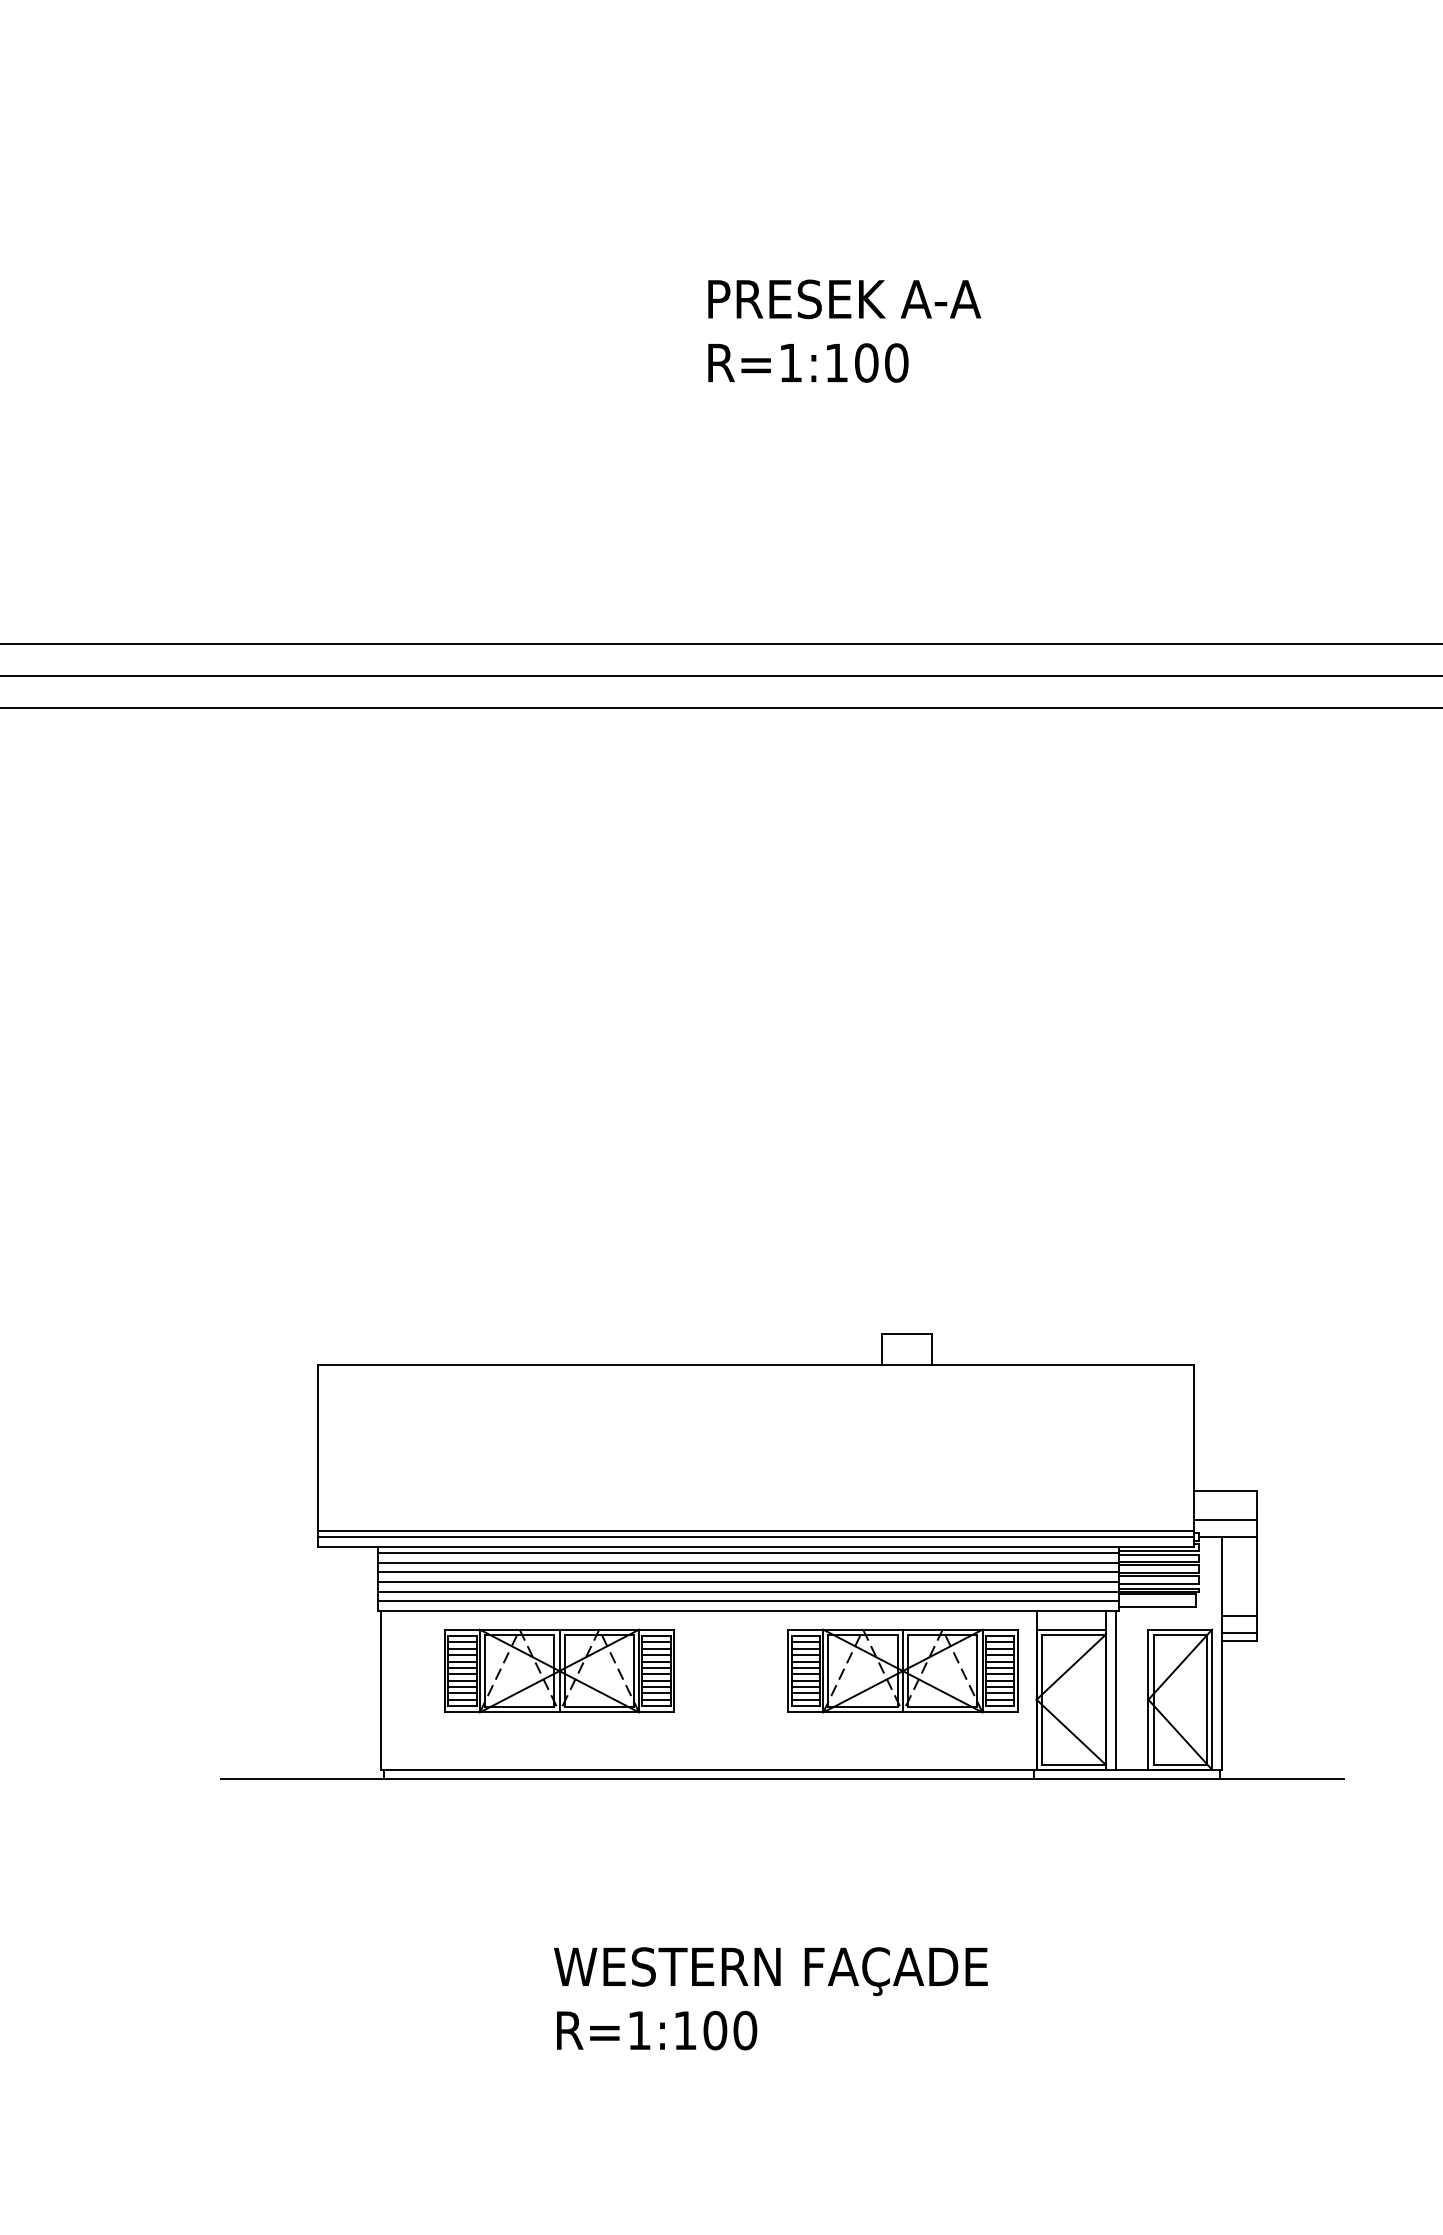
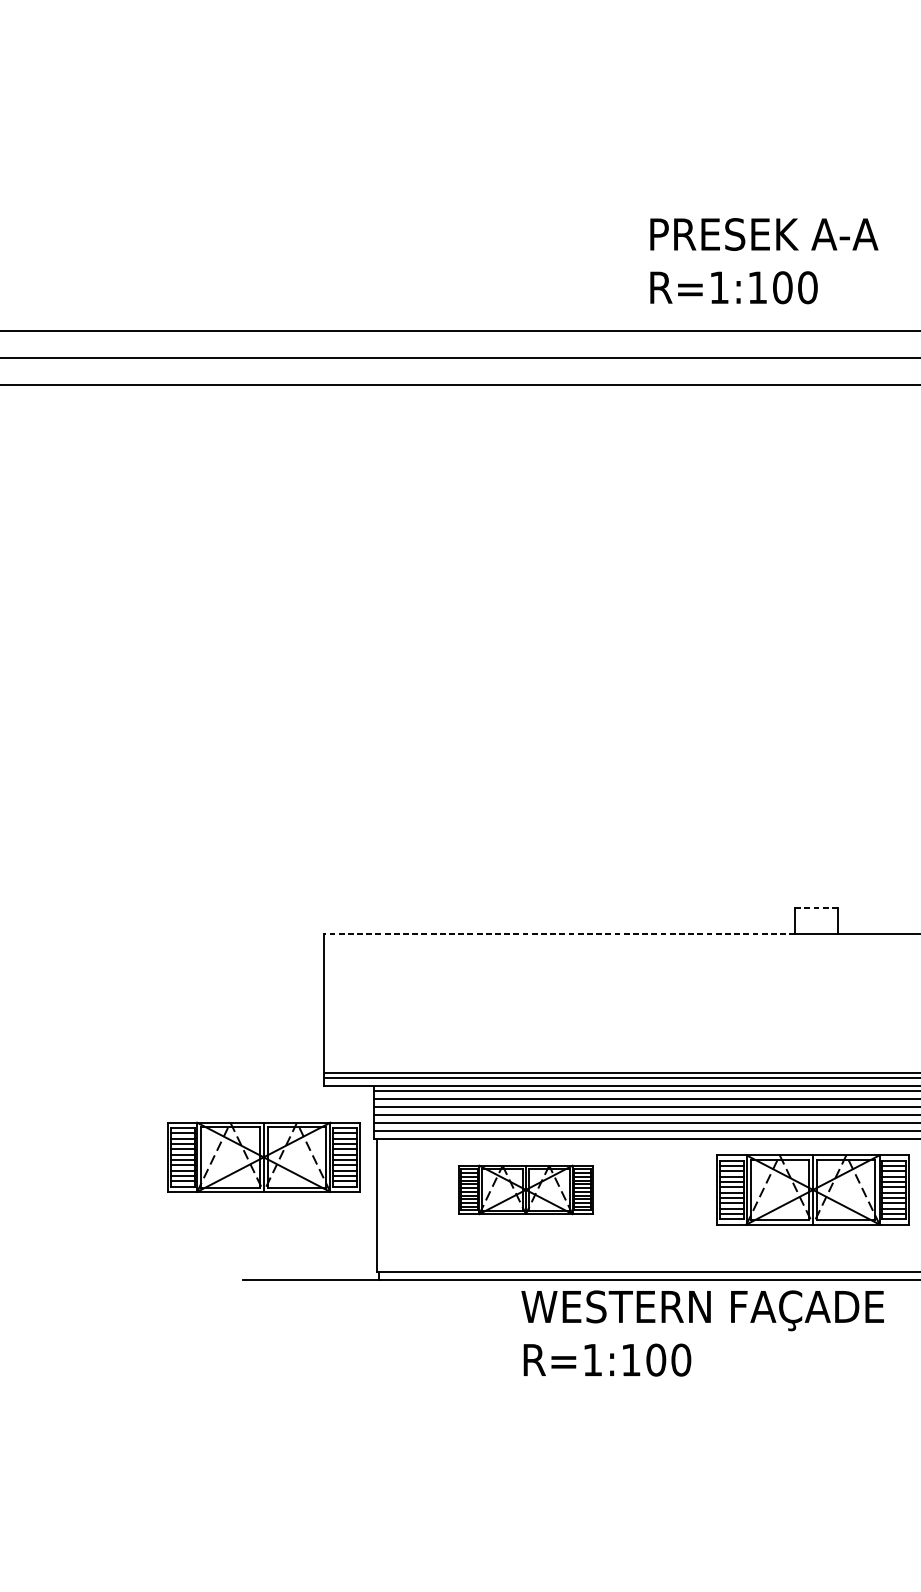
text: (844, 330) -> (764, 260), moved
line: (906, 1333) -> (816, 907), solid -> dashed
line: (599, 1365) -> (559, 934), solid -> dashed
part: (245, 1631) -> (263, 1156), added
part: (559, 1670) -> (525, 1189), size x0.7
text: (770, 1998) -> (702, 1333), moved

